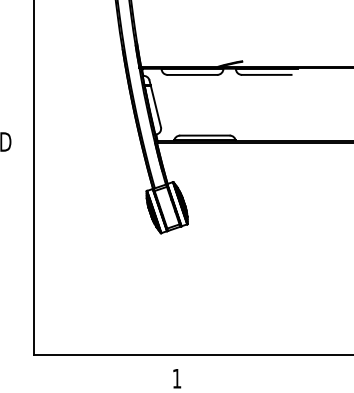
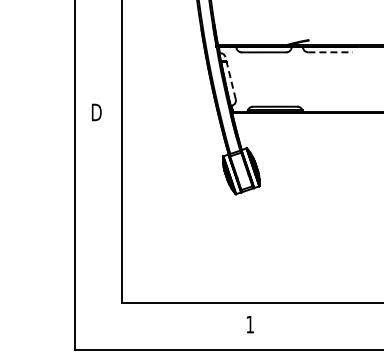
line: (267, 75) -> (331, 52), solid -> dashed
line: (155, 104) -> (230, 78), solid -> dashed

